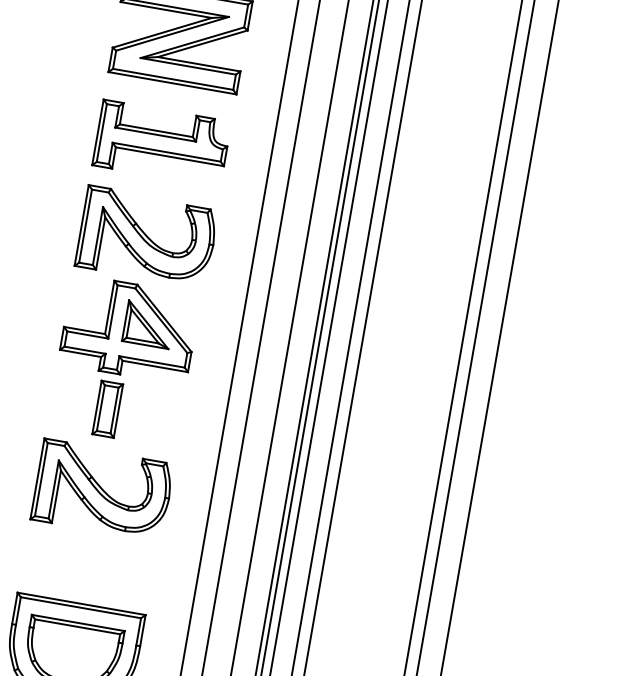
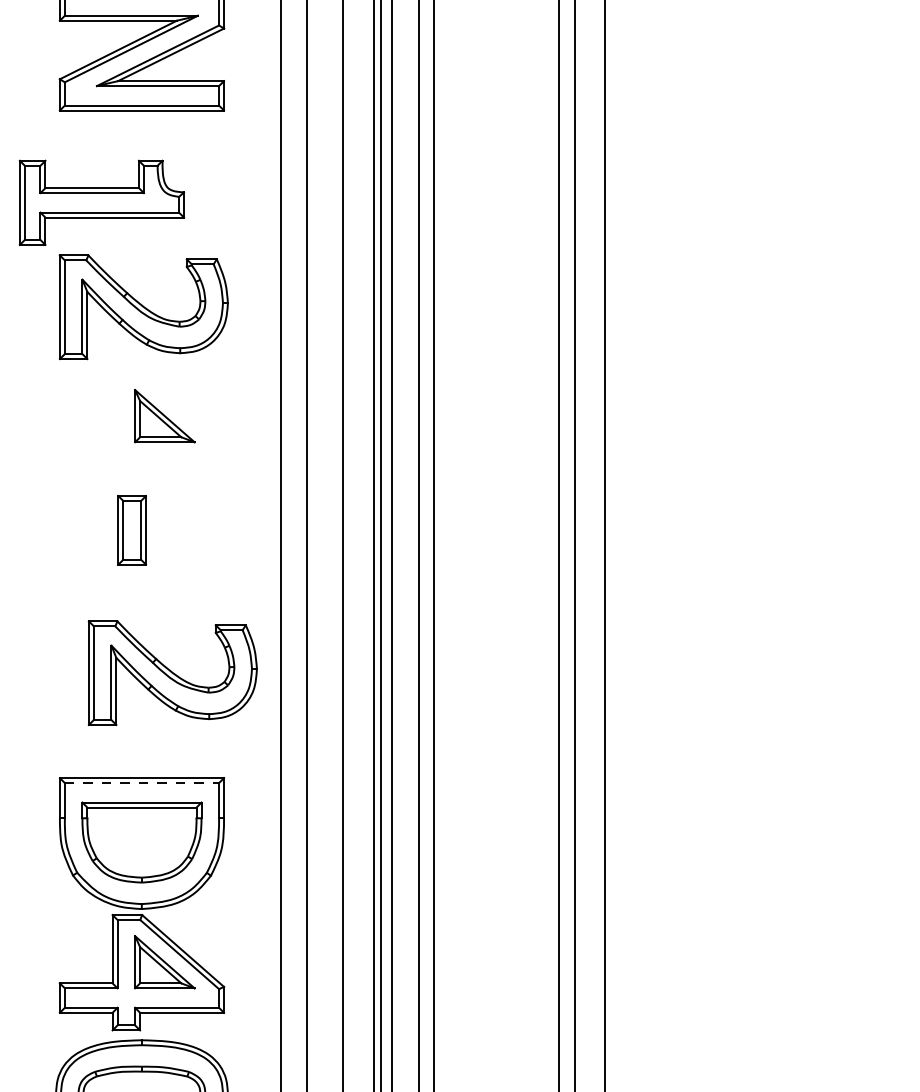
part: (161, 143) -> (101, 202), moved
part: (129, 329) -> (141, 426), removed
part: (102, 489) -> (172, 672), moved
line: (81, 608) -> (142, 783), solid -> dashed

